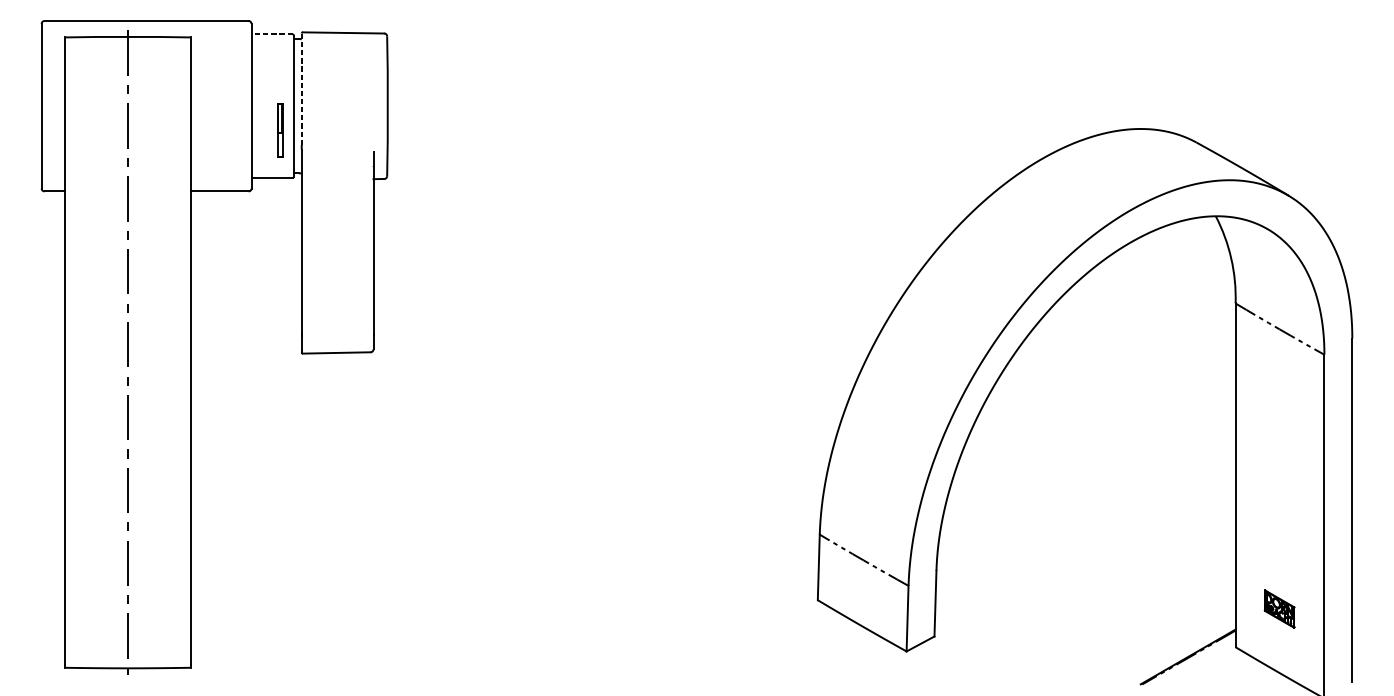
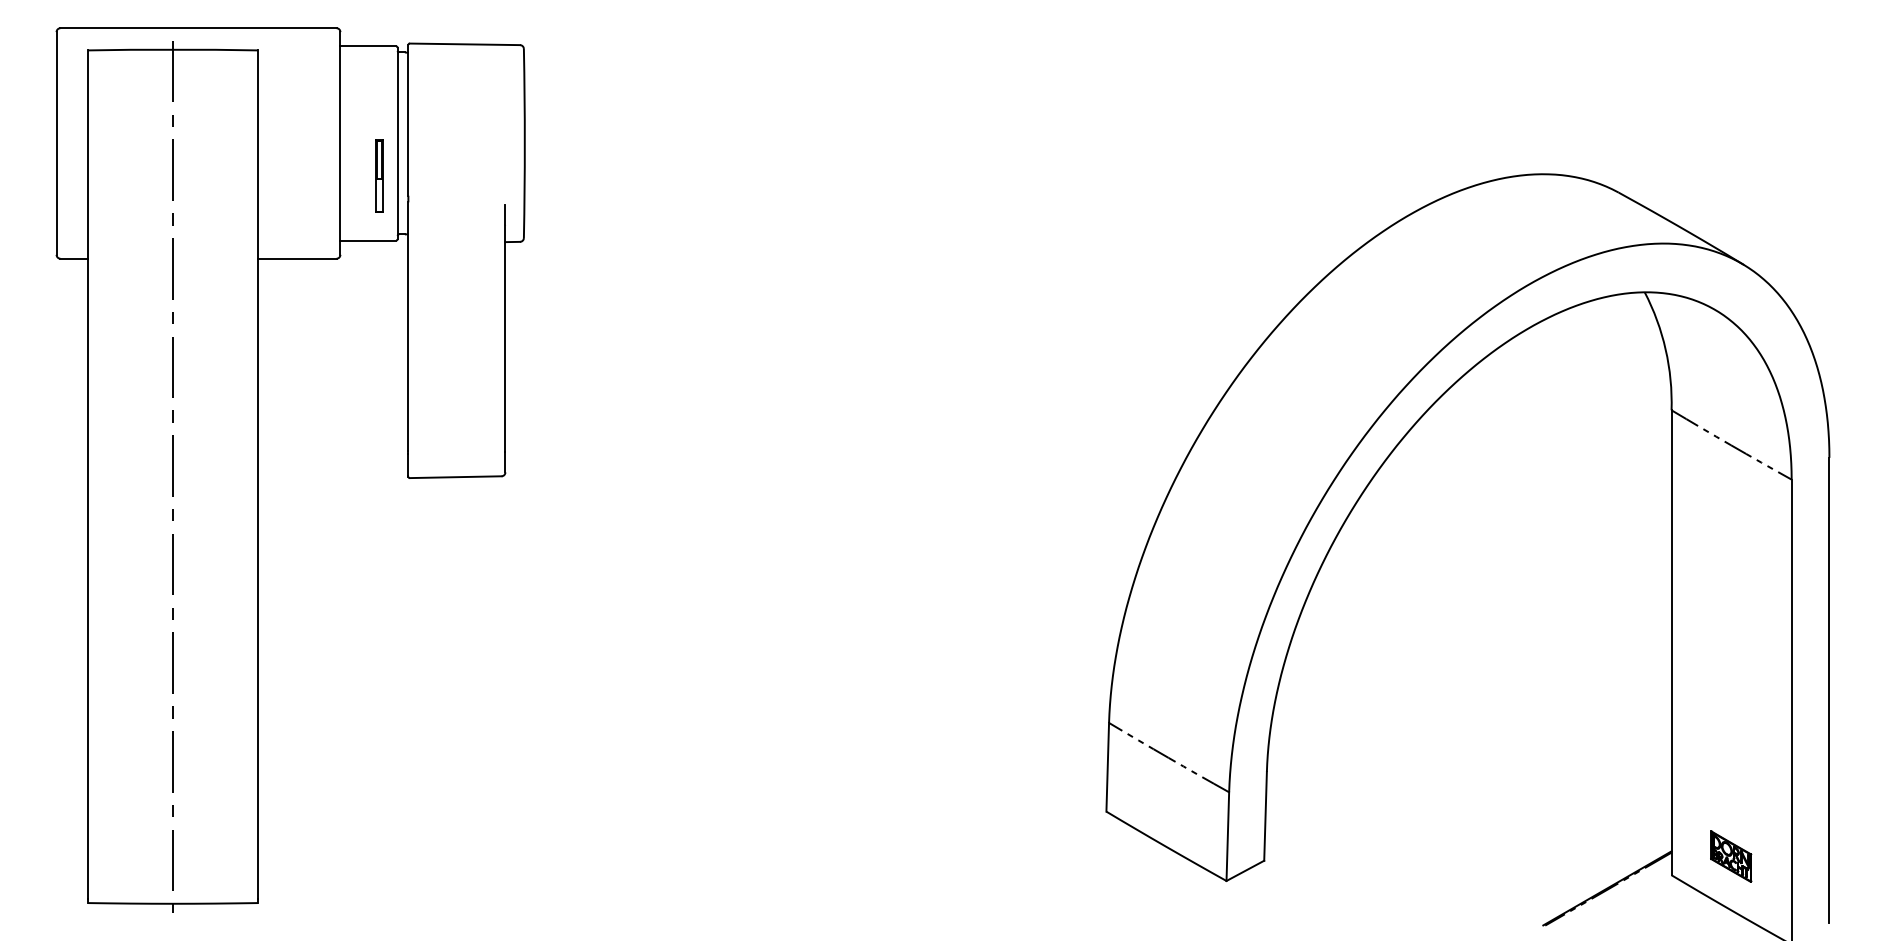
line: (272, 34) -> (368, 46), dashed -> solid
line: (301, 88) -> (408, 119), dashed -> solid
part: (1279, 608) -> (1731, 856), moved

